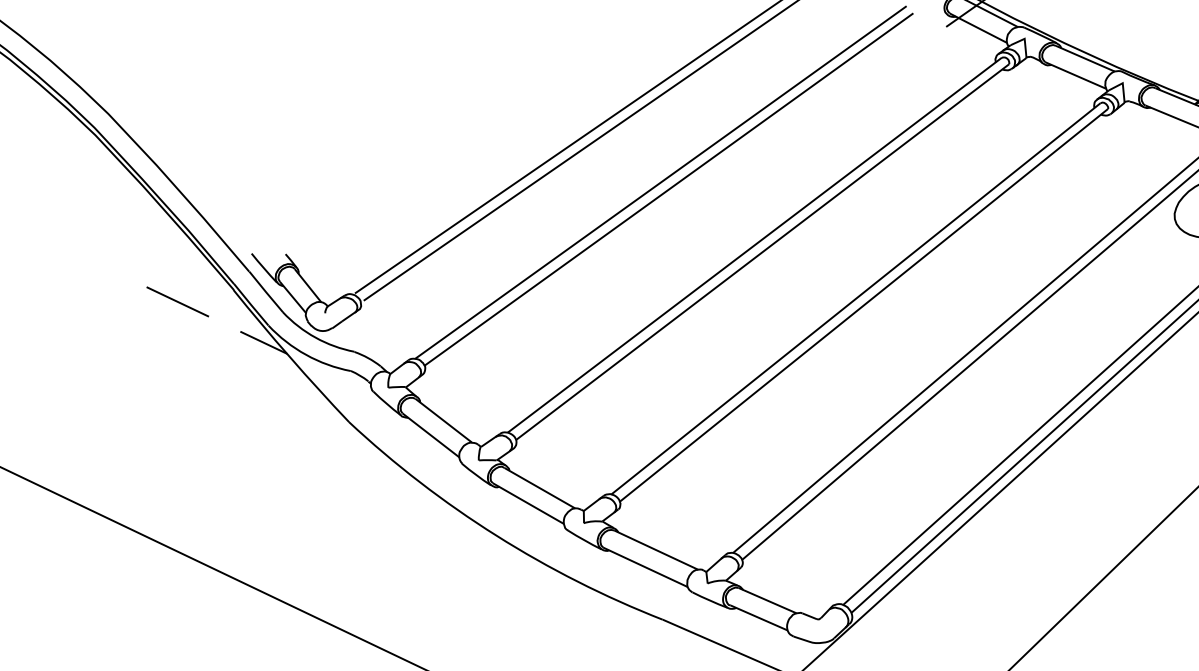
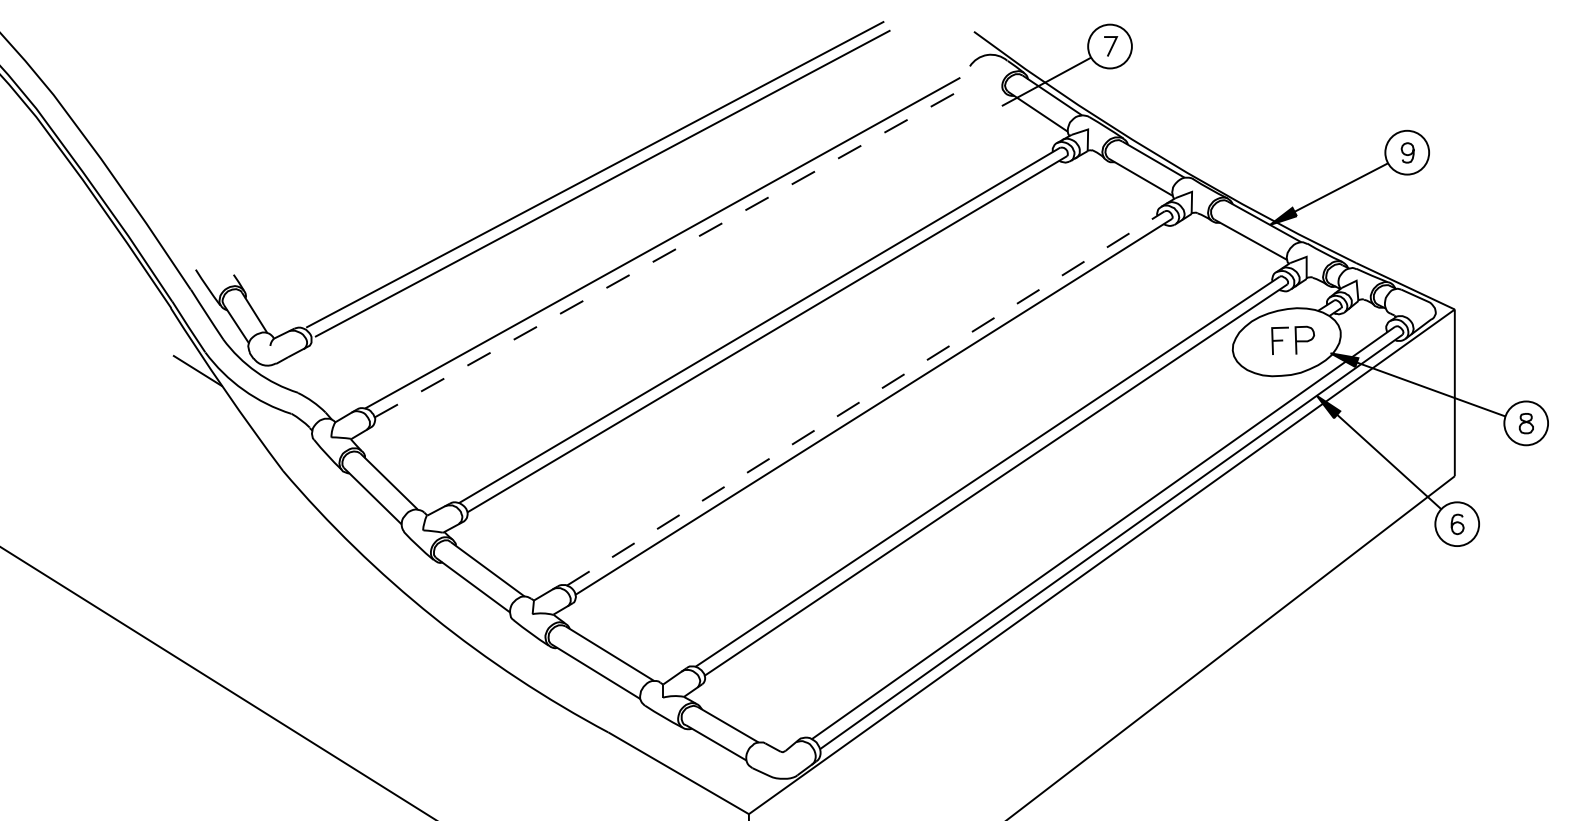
line: (669, 188) -> (671, 251), solid -> dashed
line: (855, 298) -> (865, 398), solid -> dashed
line: (177, 302) -> (106, 314), removed

